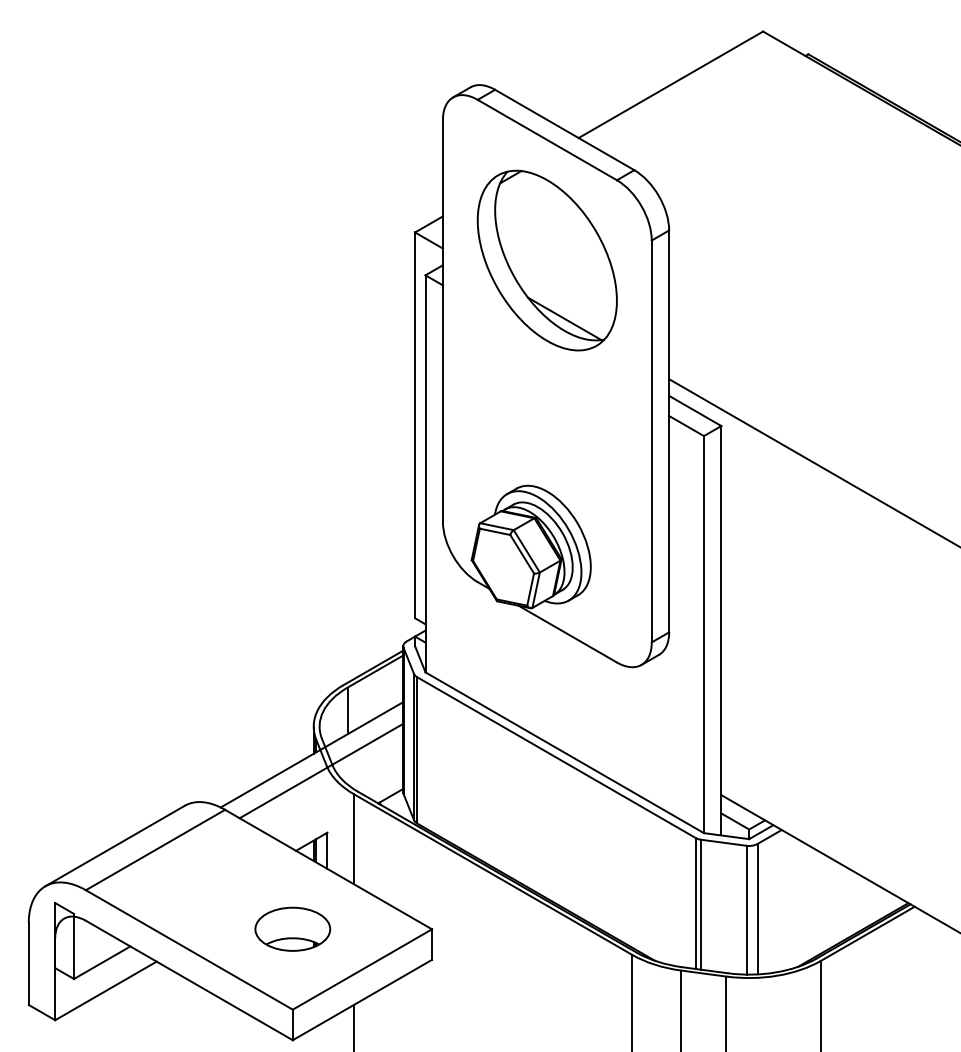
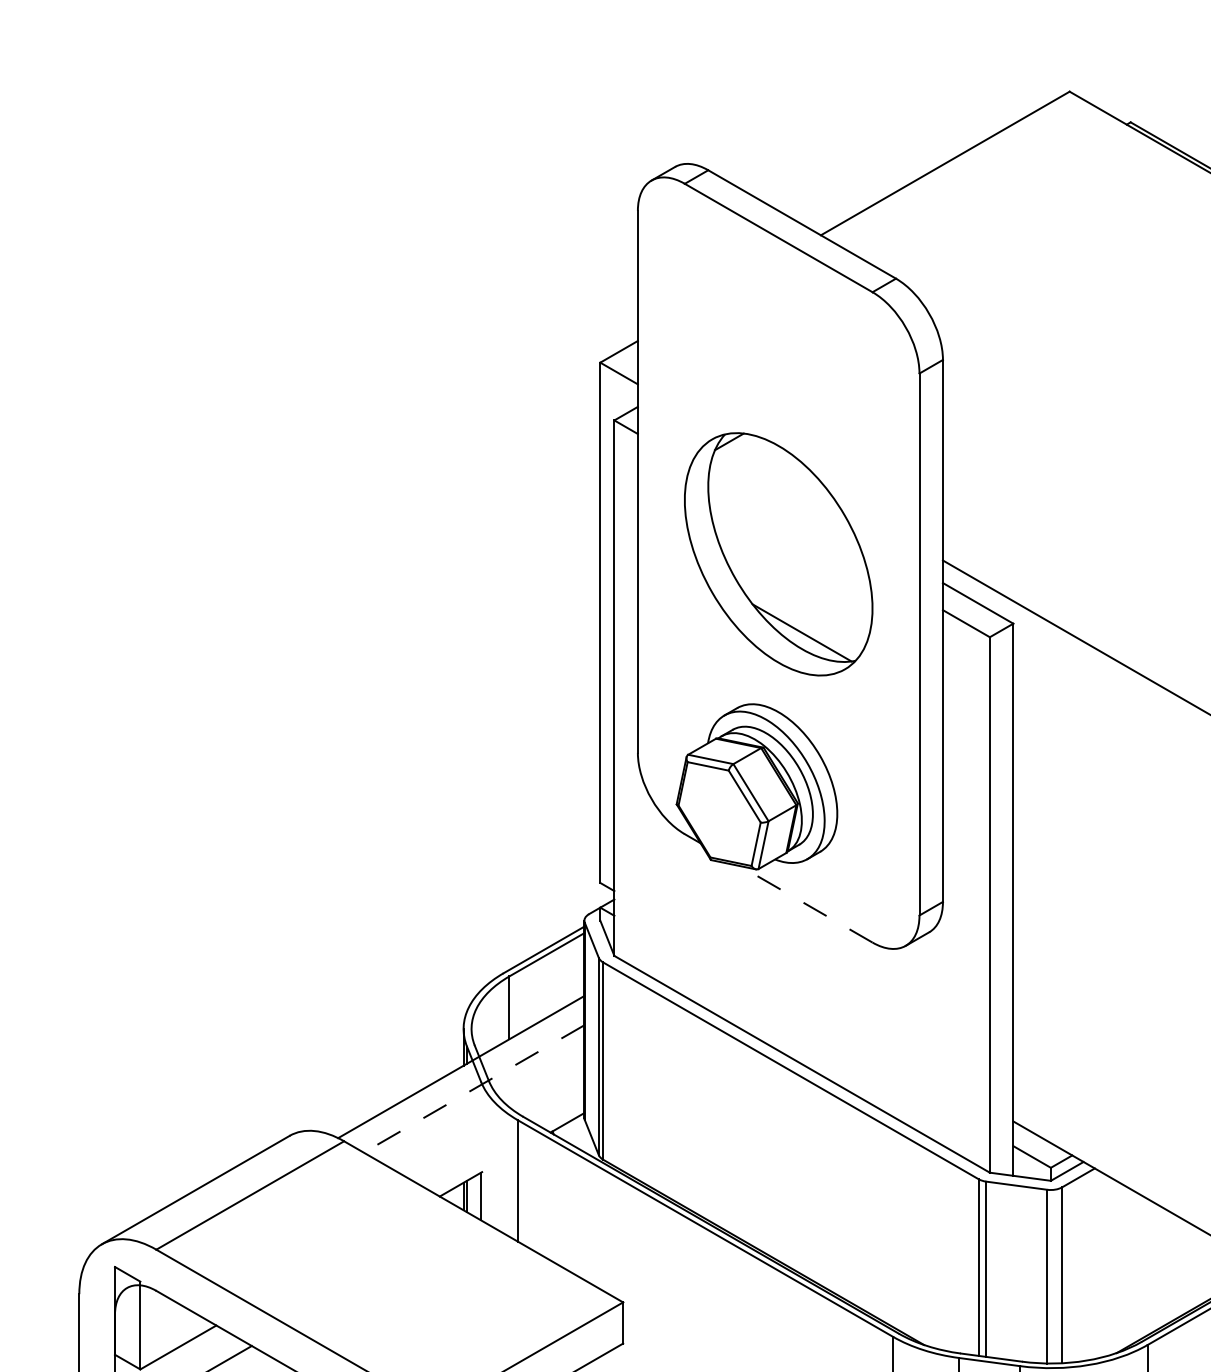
part: (546, 260) -> (777, 554), moved
line: (567, 634) -> (805, 904), solid -> dashed
line: (321, 771) -> (474, 1089), solid -> dashed
part: (292, 928) -> (434, 1301), removed

